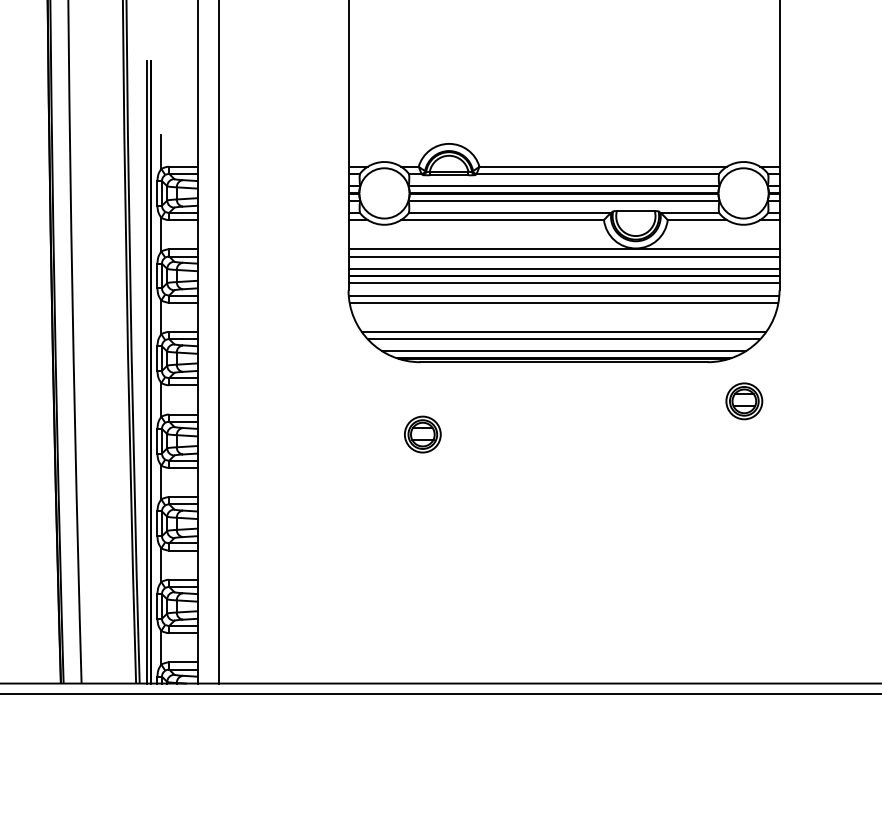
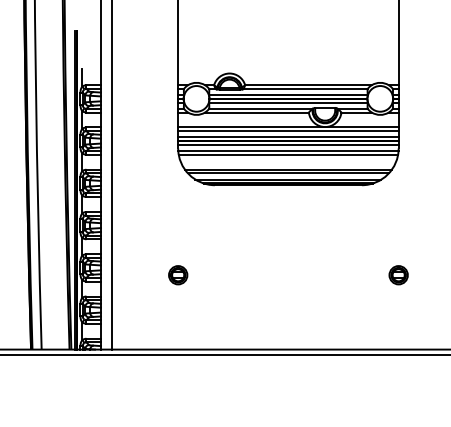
part: (744, 401) -> (398, 275), moved
part: (423, 435) -> (178, 275), moved

